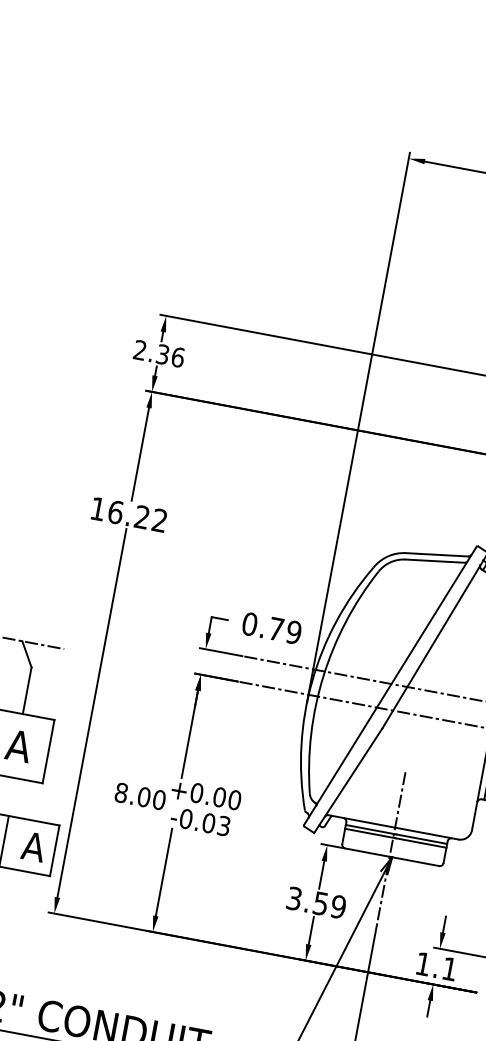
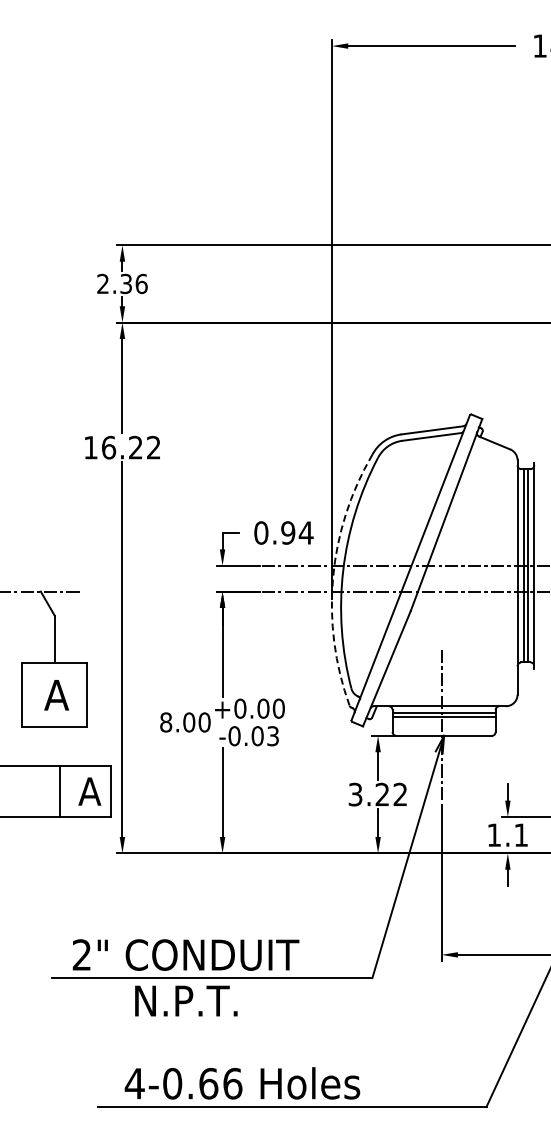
text: (285, 630) -> (297, 532), 0.79 -> 0.94
arc: (312, 681) -> (333, 577), solid -> dashed
text: (329, 905) -> (391, 794), 3.59 -> 3.22

